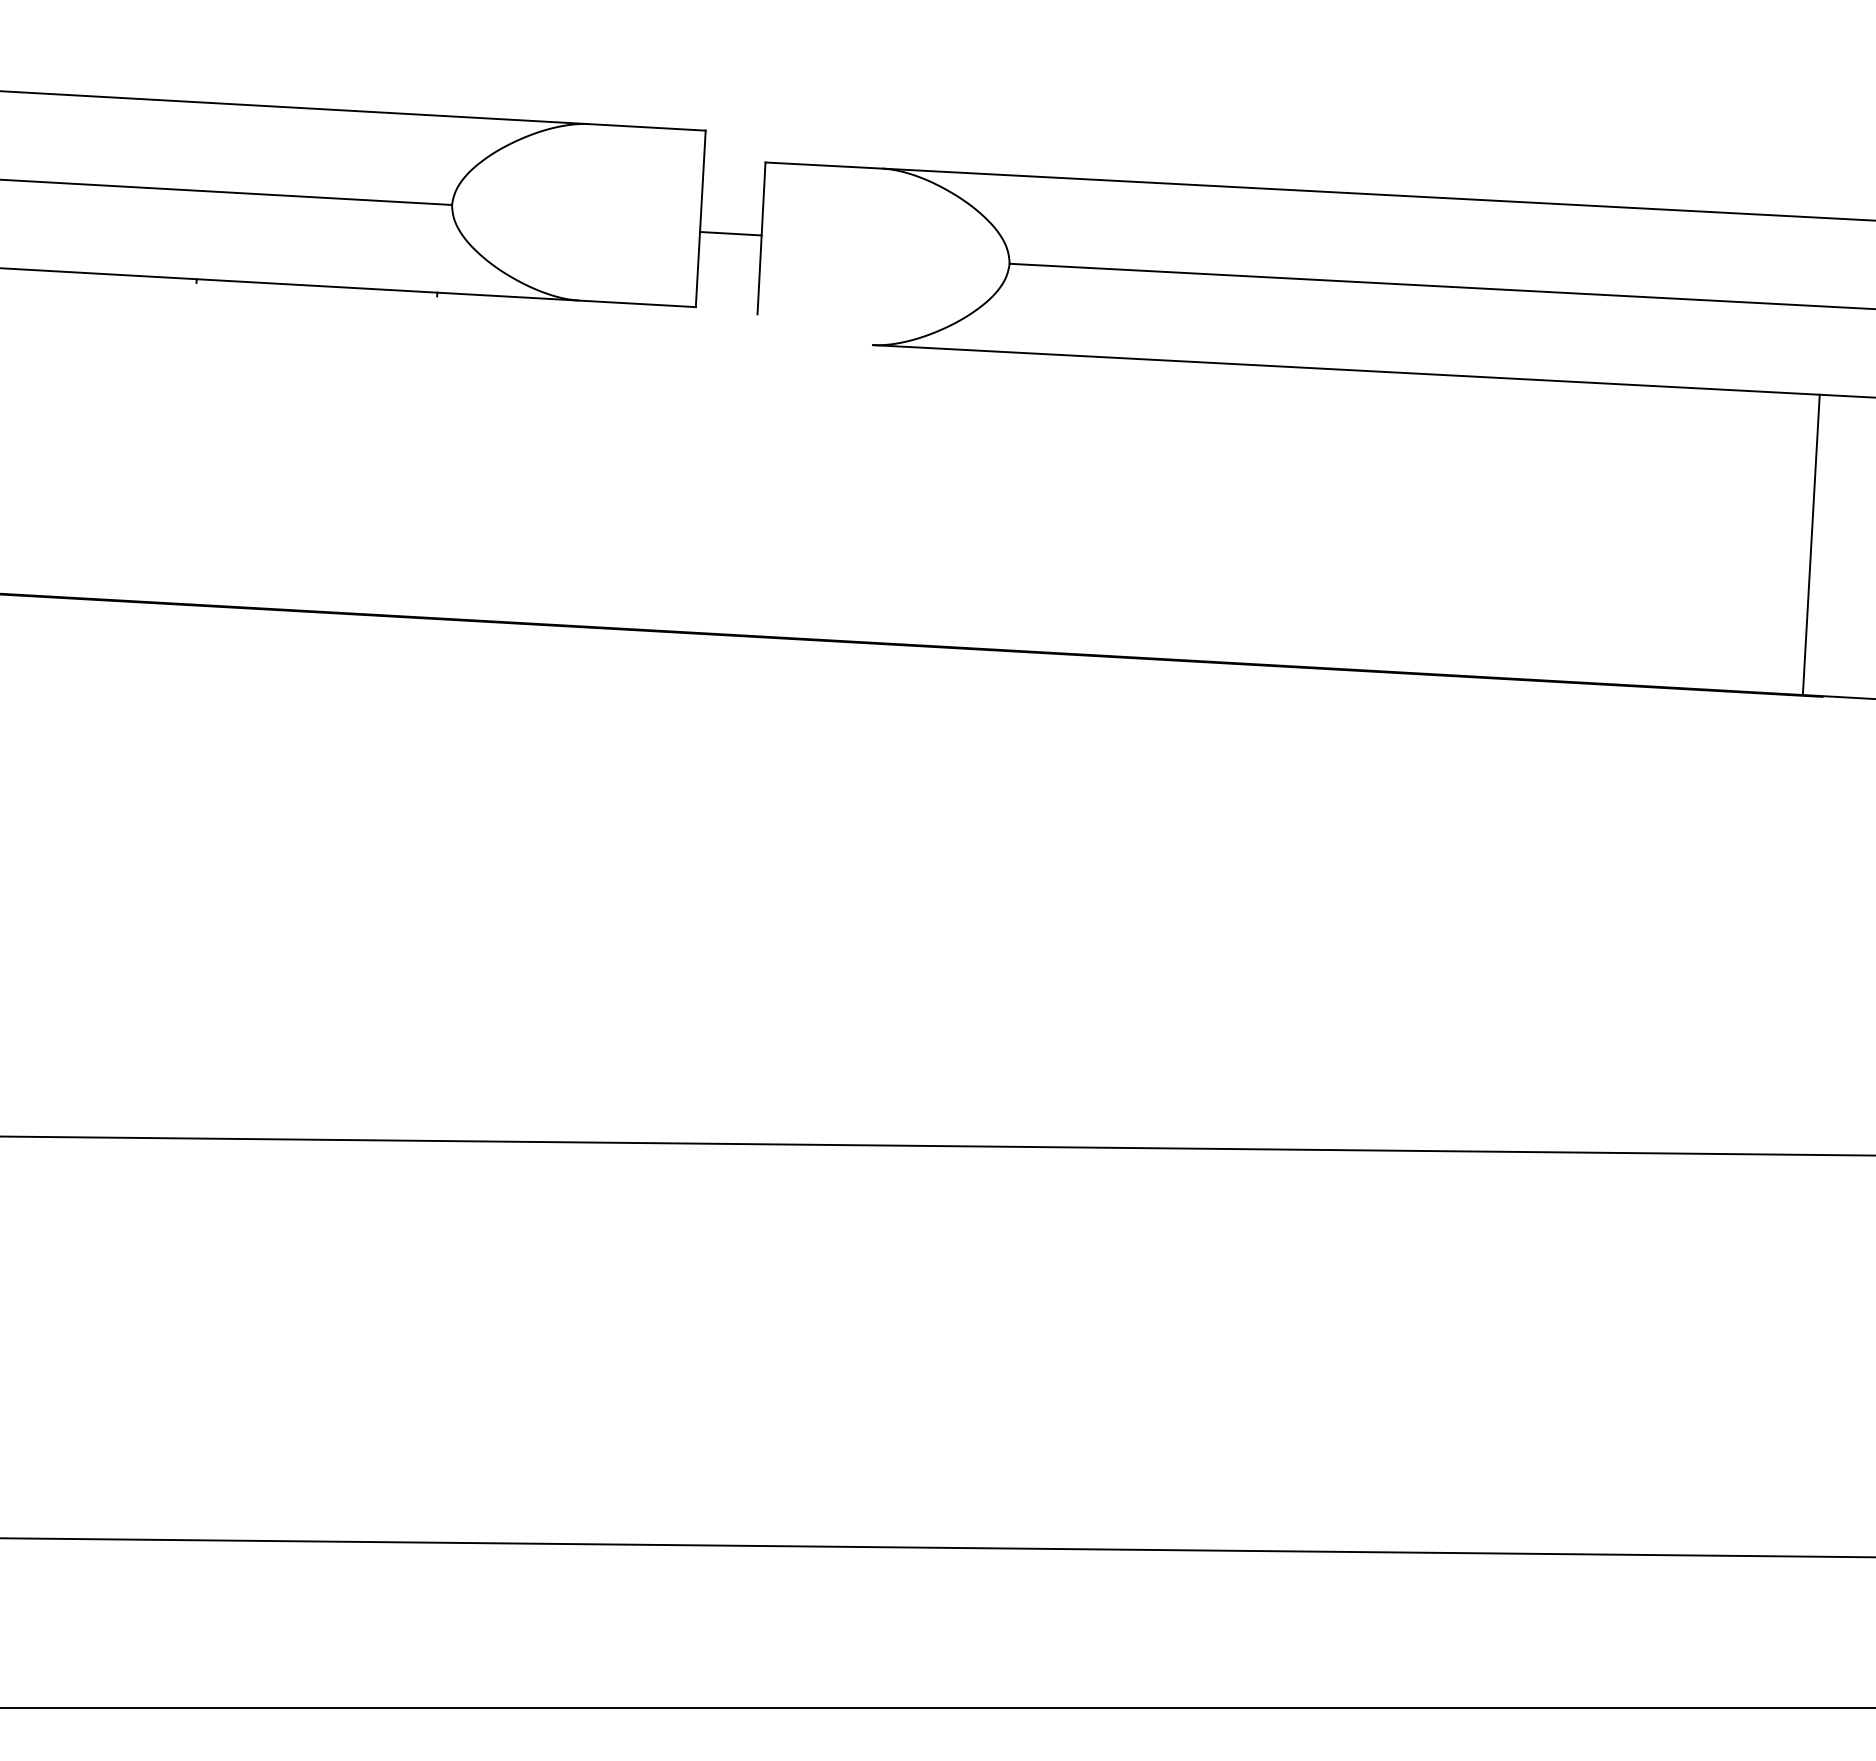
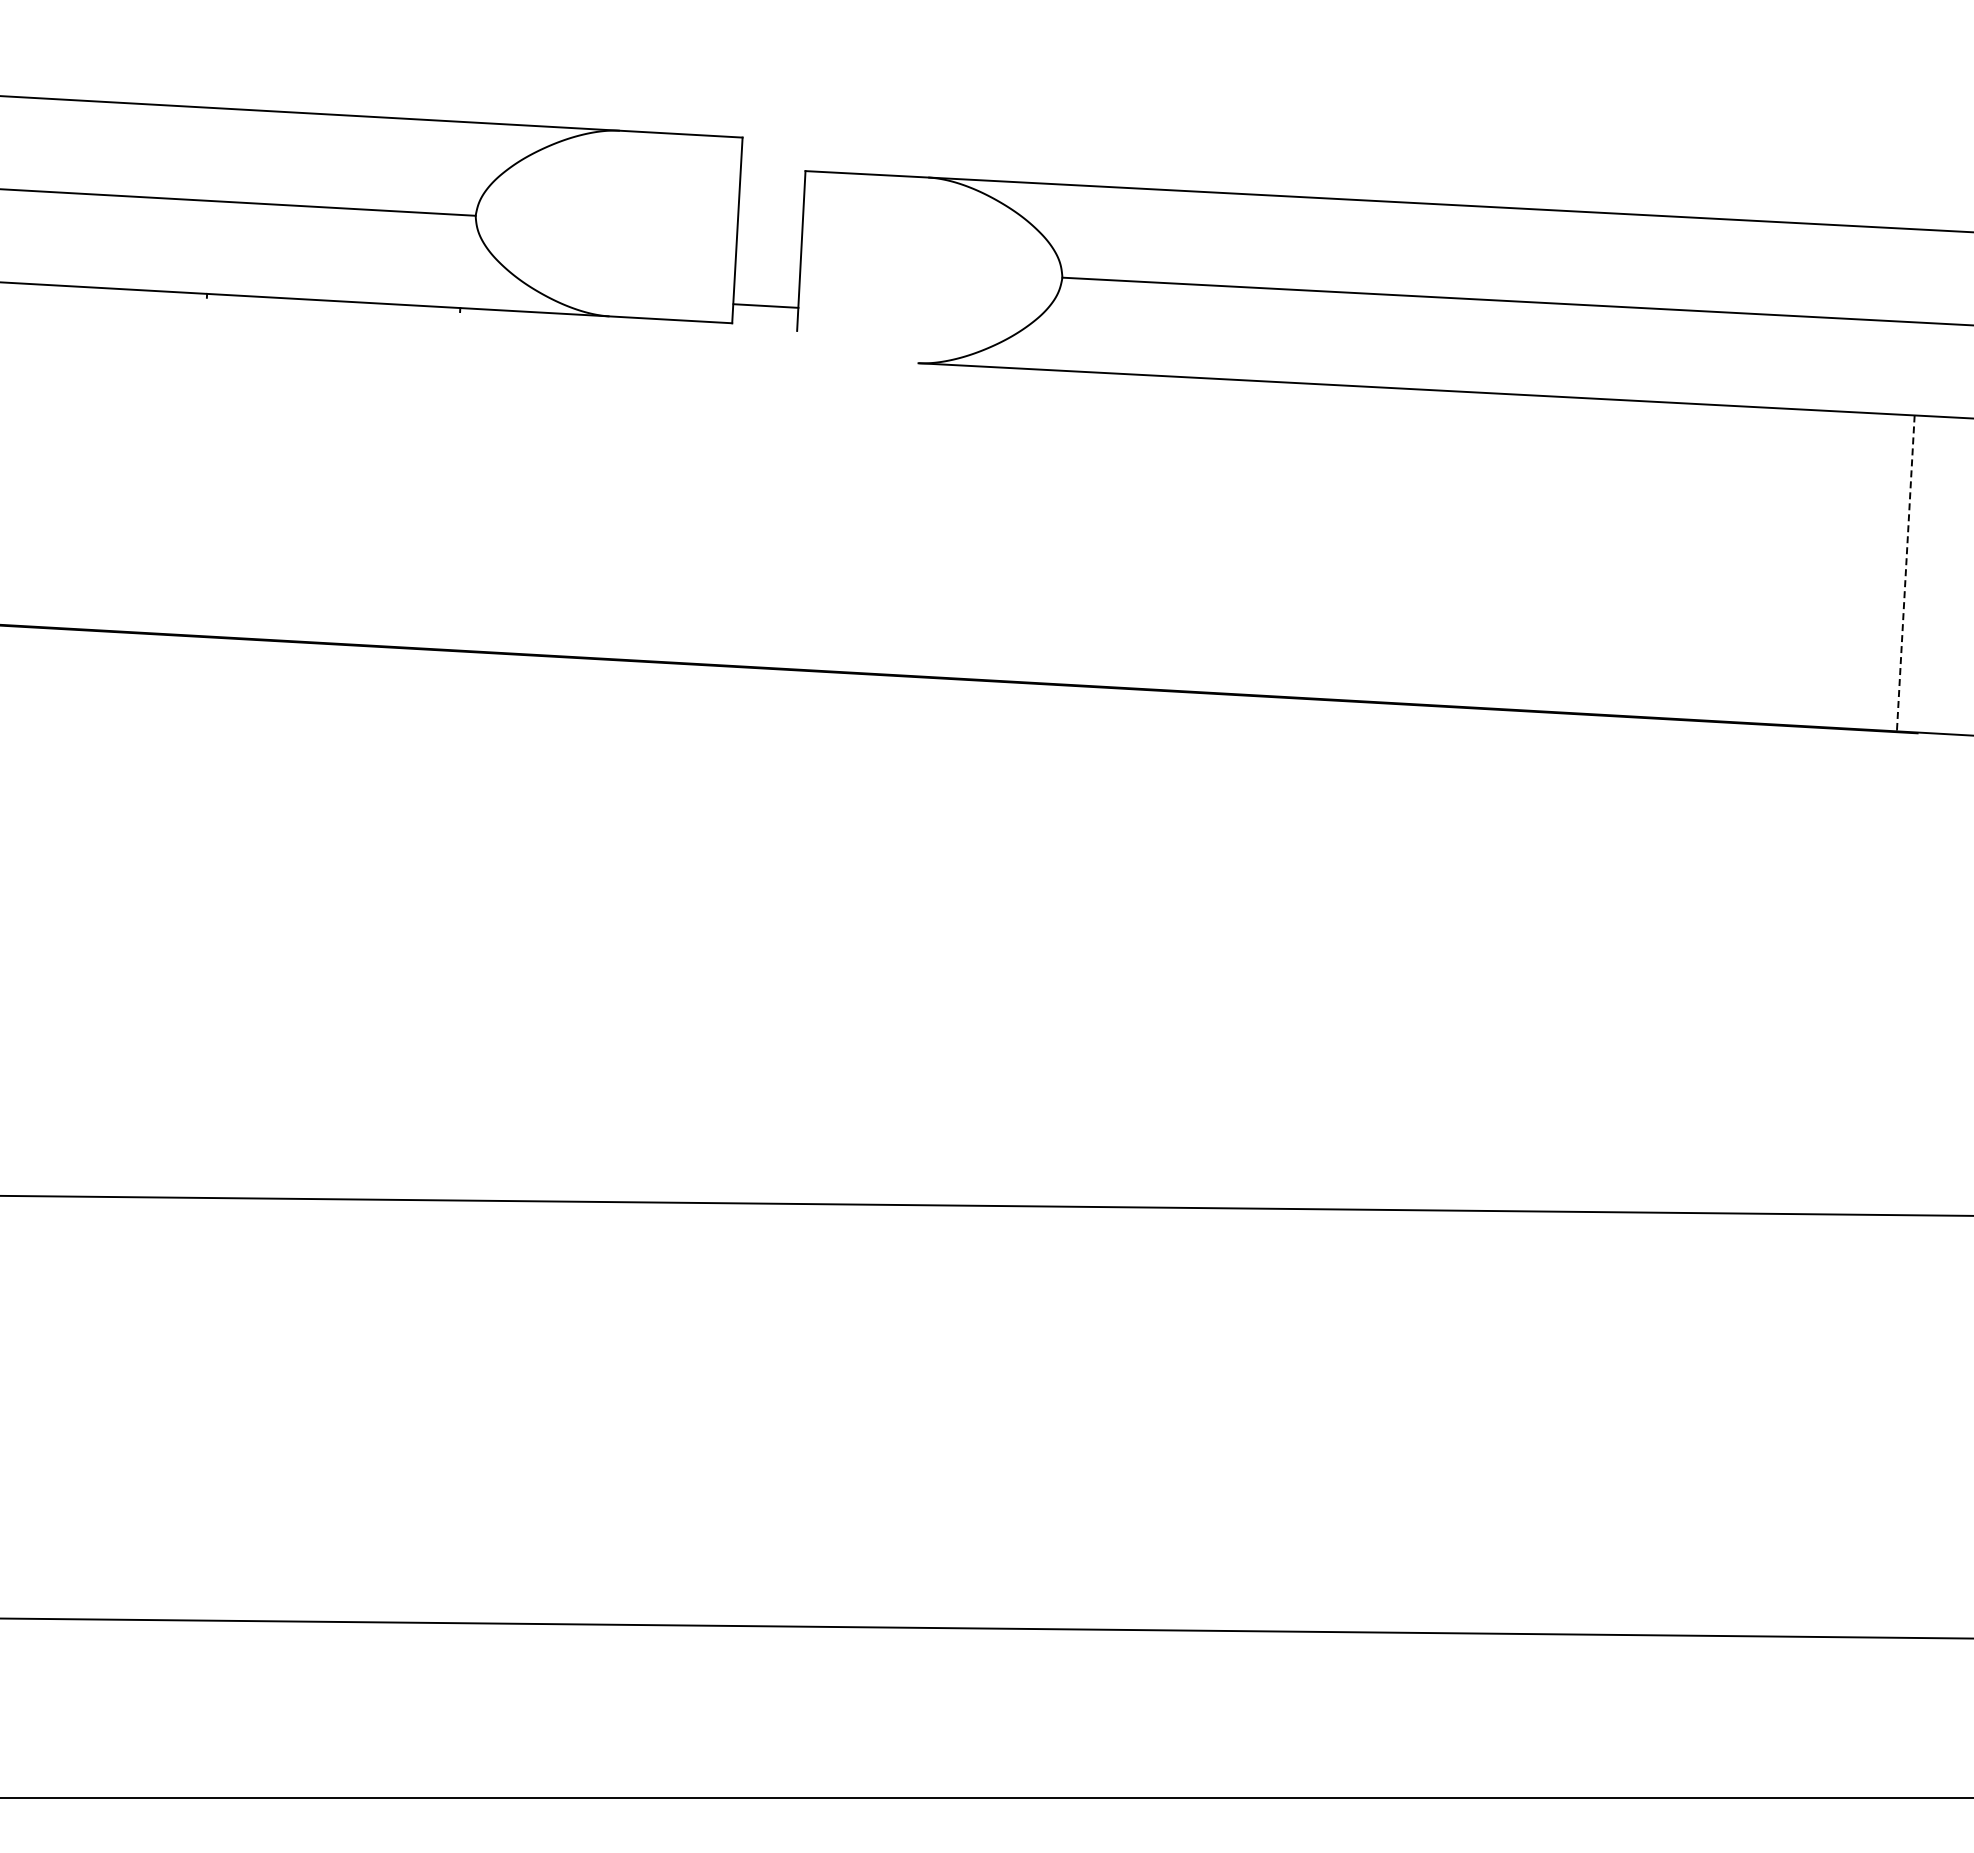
line: (730, 233) -> (765, 305), moved
line: (1811, 544) -> (1905, 573), solid -> dashed

